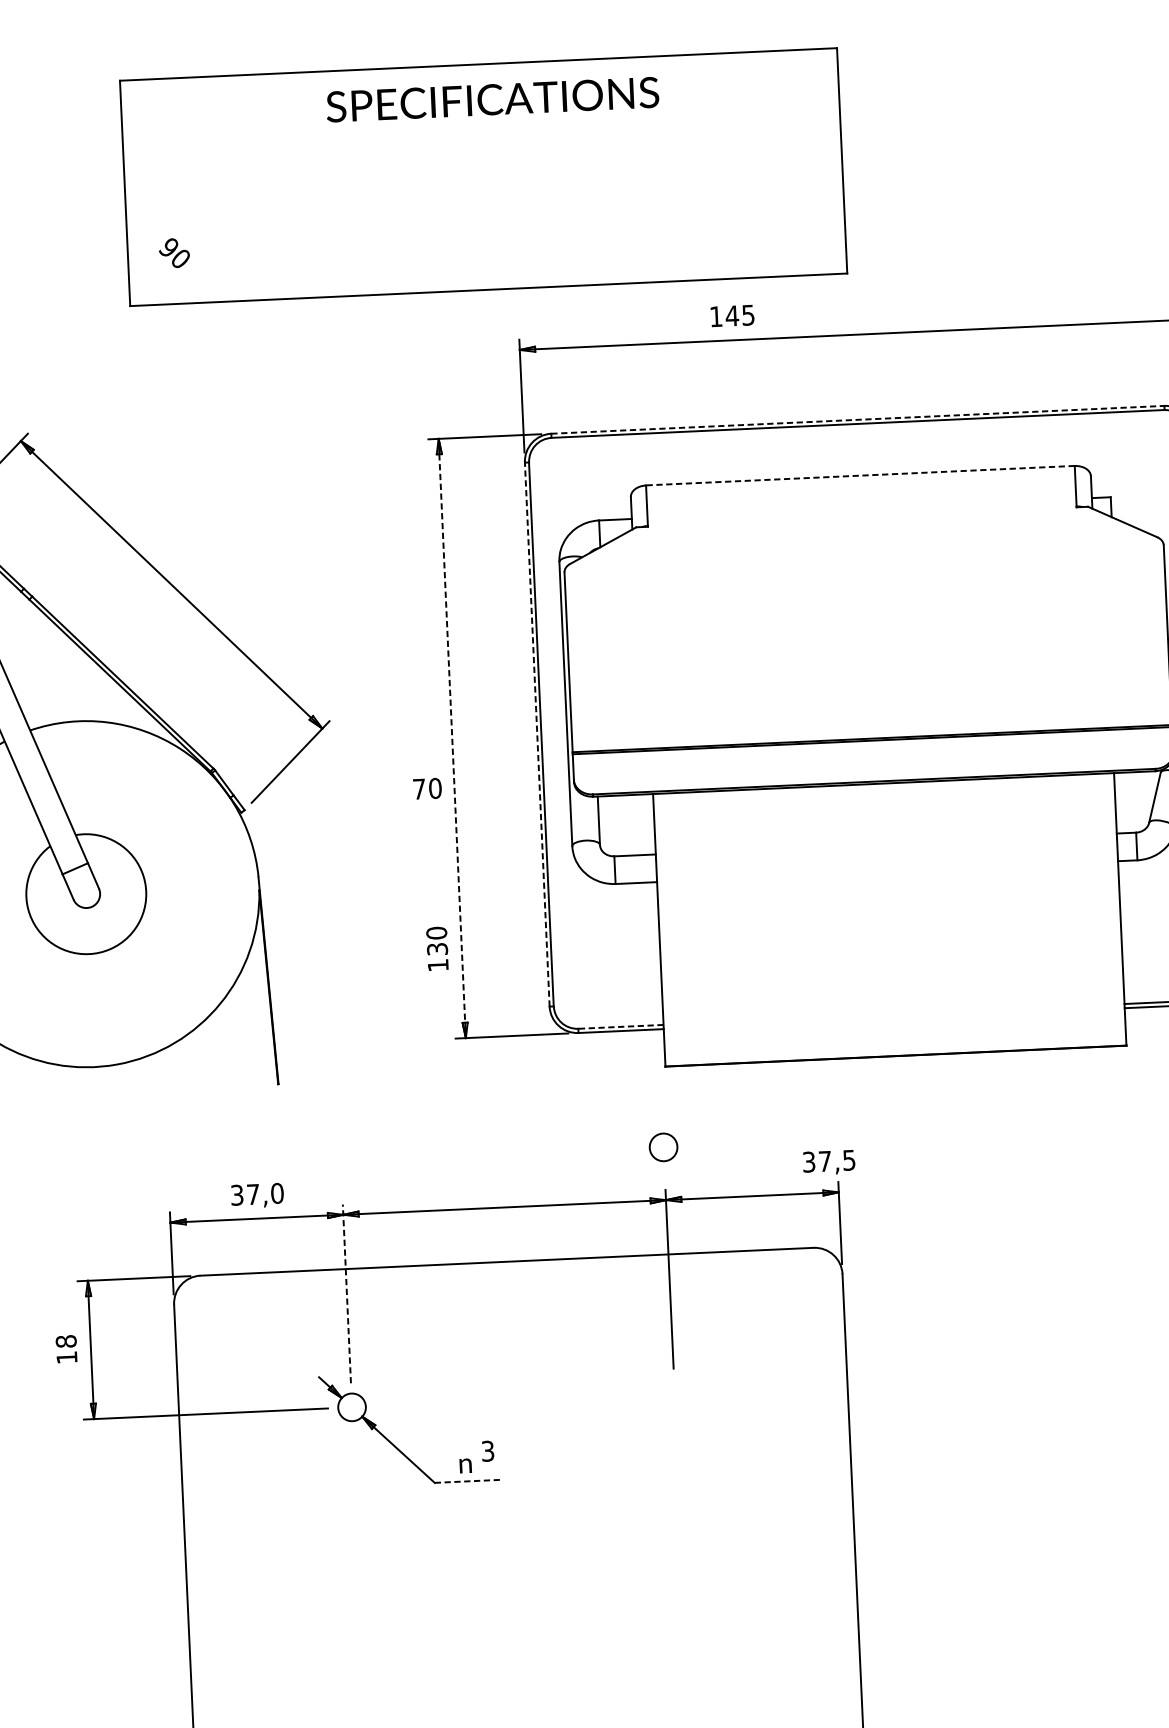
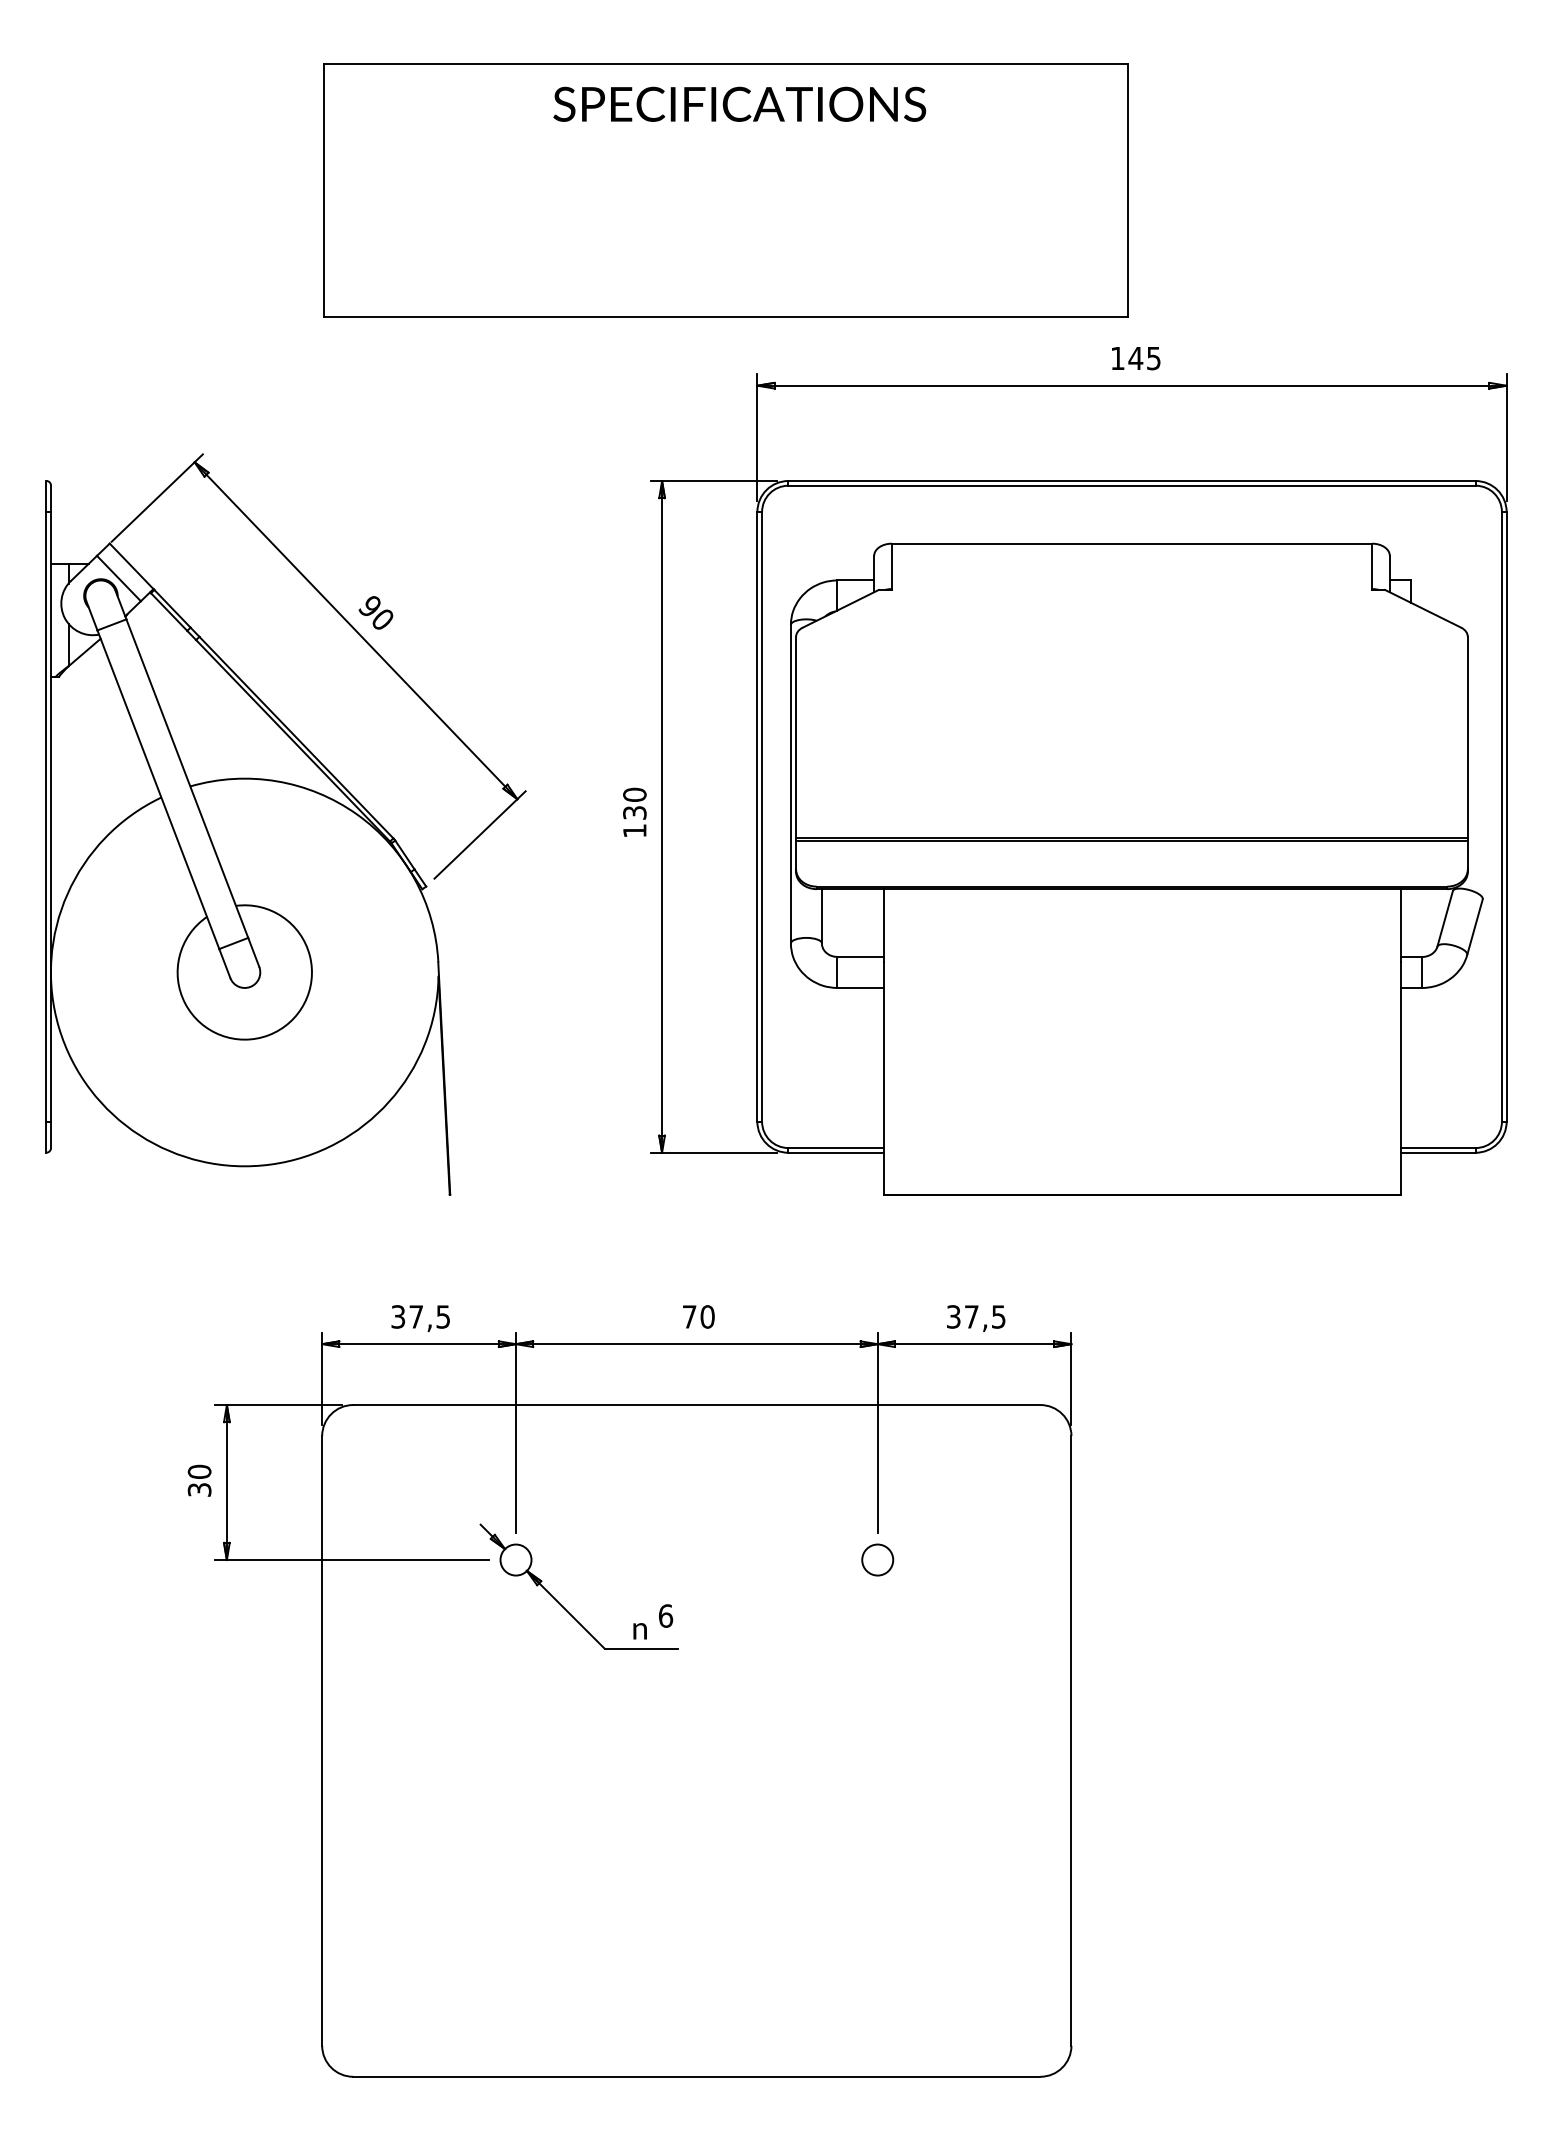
text: (174, 252) -> (375, 612), moved
text: (732, 315) -> (1136, 358), moved
line: (858, 420) -> (1132, 481), dashed -> solid
line: (859, 475) -> (1131, 543), dashed -> solid
line: (537, 734) -> (757, 816), dashed -> solid
line: (452, 738) -> (662, 816), dashed -> solid
text: (427, 788) -> (698, 1316), moved
text: (437, 948) -> (634, 811), moved
line: (621, 1027) -> (836, 1148), dashed -> solid
circle: (663, 1146) -> (877, 1559), moved
text: (829, 1162) -> (976, 1318), moved
text: (277, 1193) -> (443, 1316), 37,0 -> 37,5
line: (347, 1293) -> (516, 1432), dashed -> solid
text: (66, 1349) -> (199, 1480), 18 -> 30
text: (488, 1450) -> (666, 1615), 3 -> 6
line: (467, 1481) -> (641, 1648), dashed -> solid

